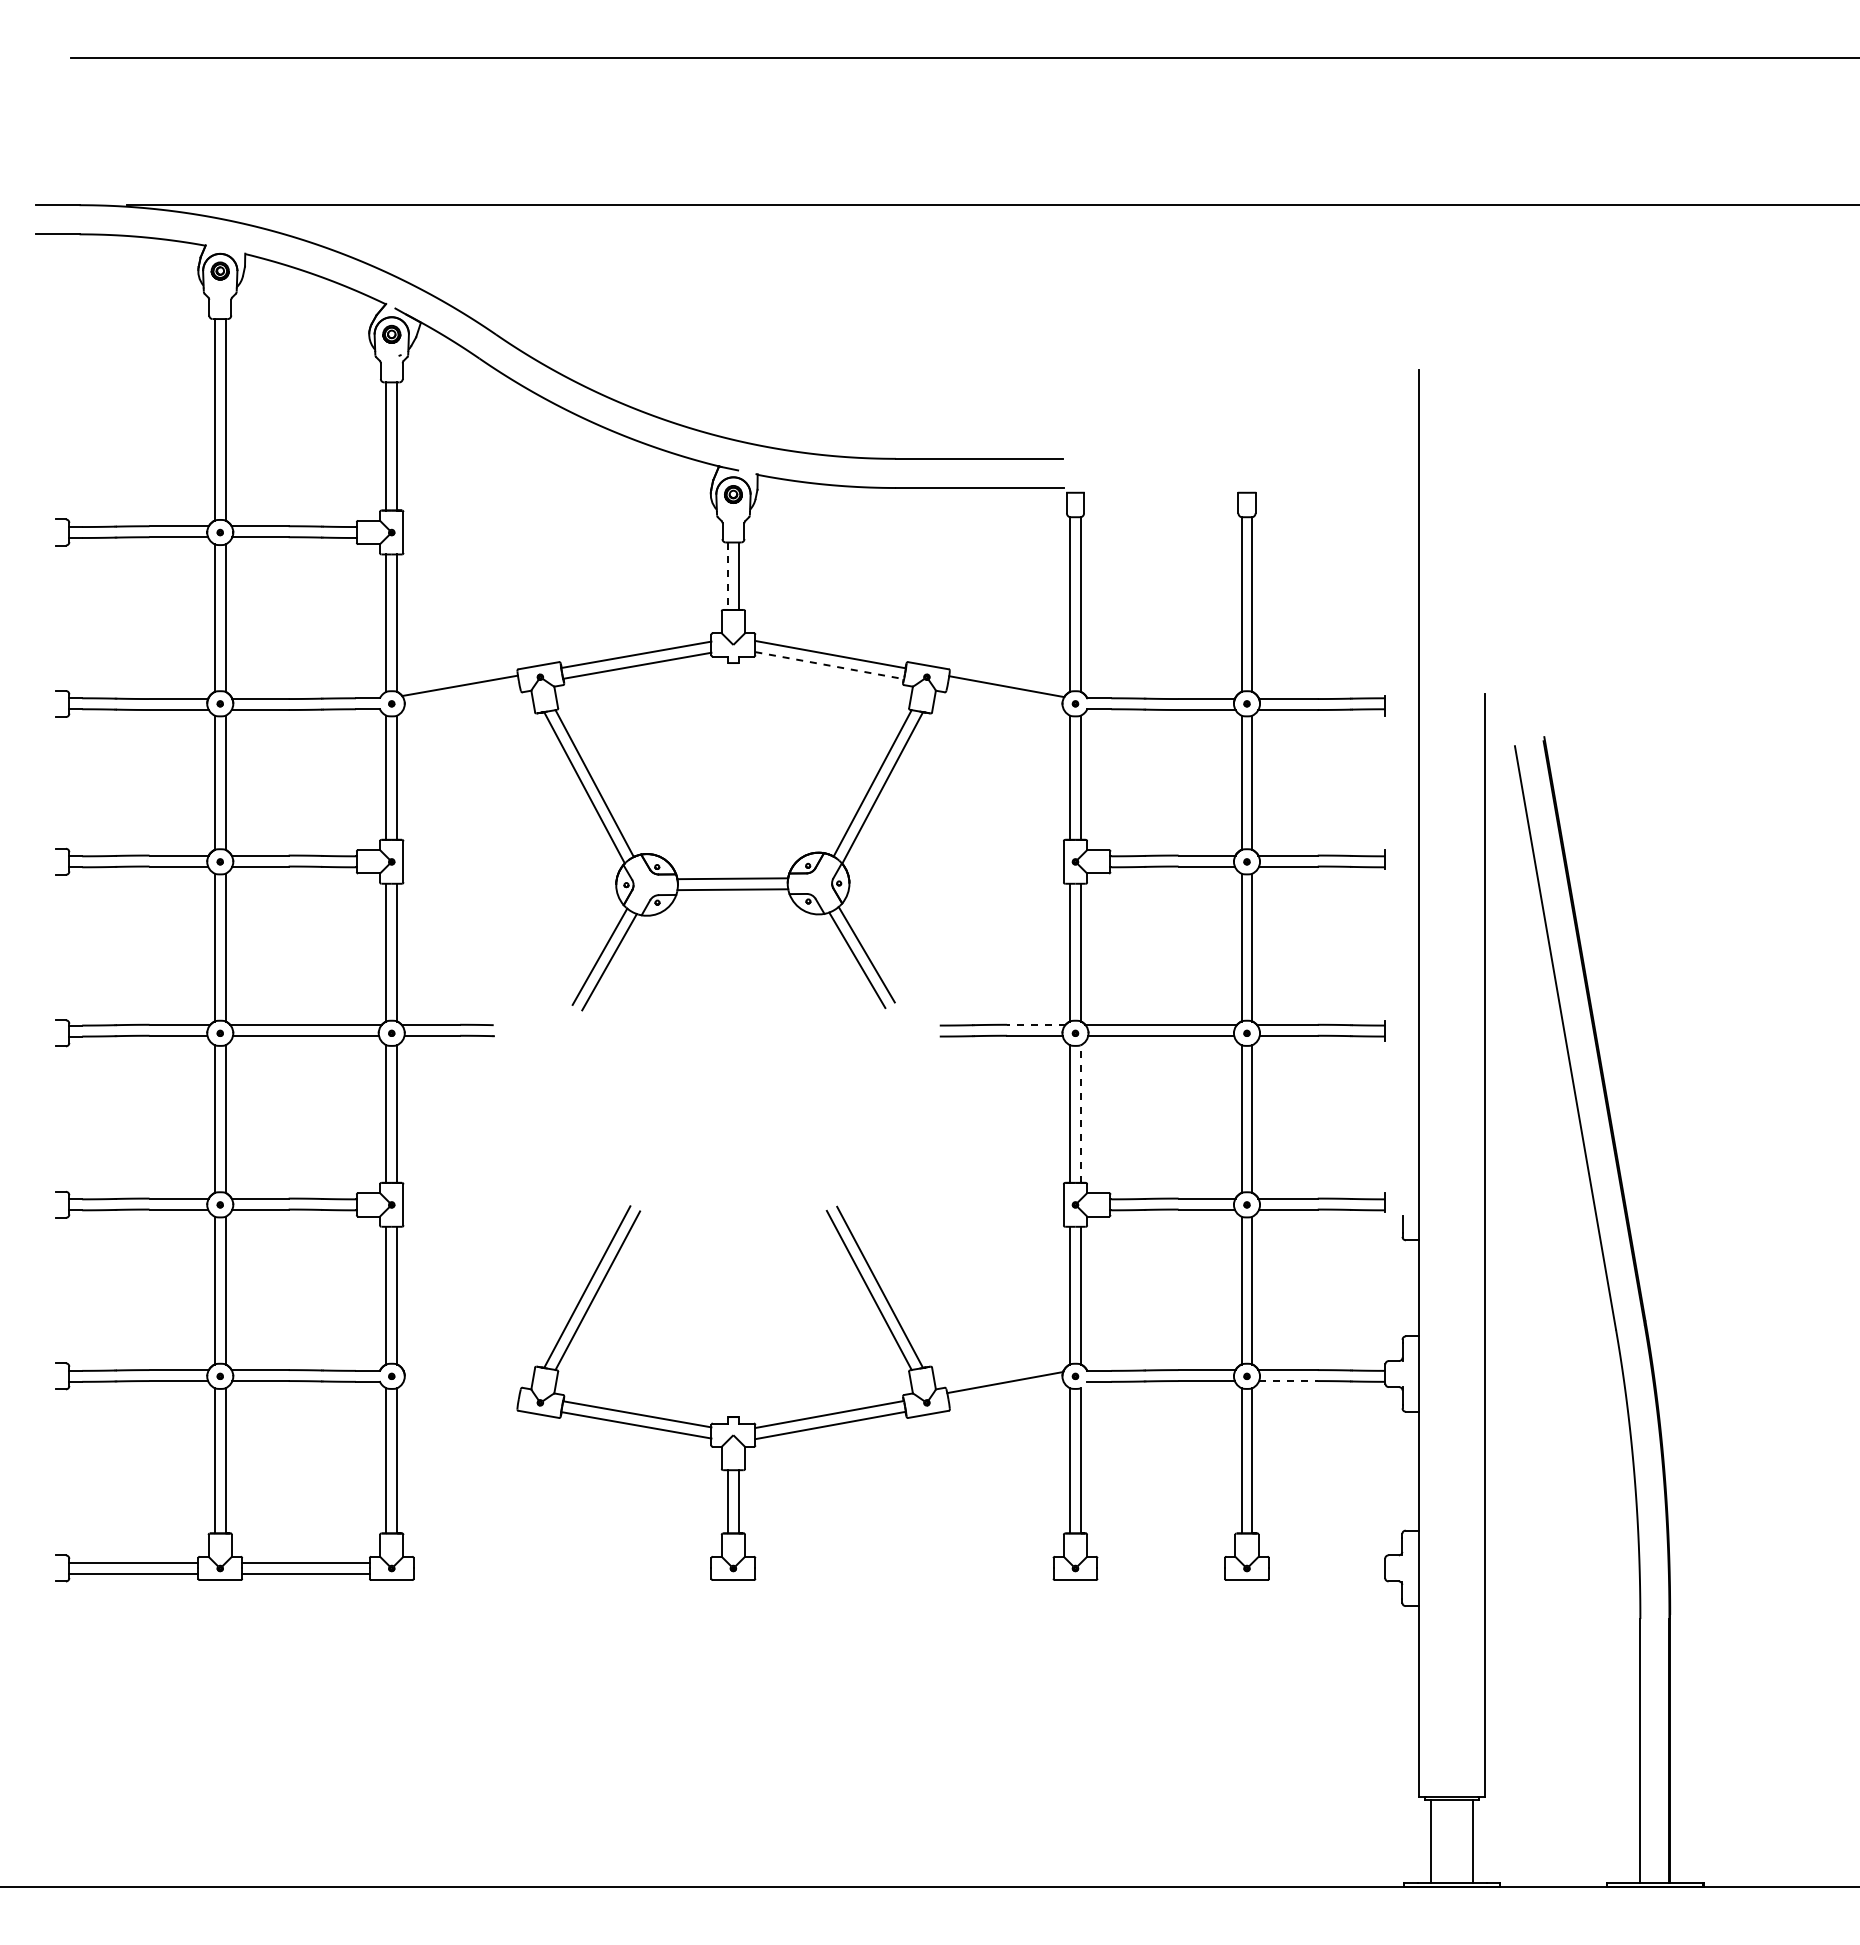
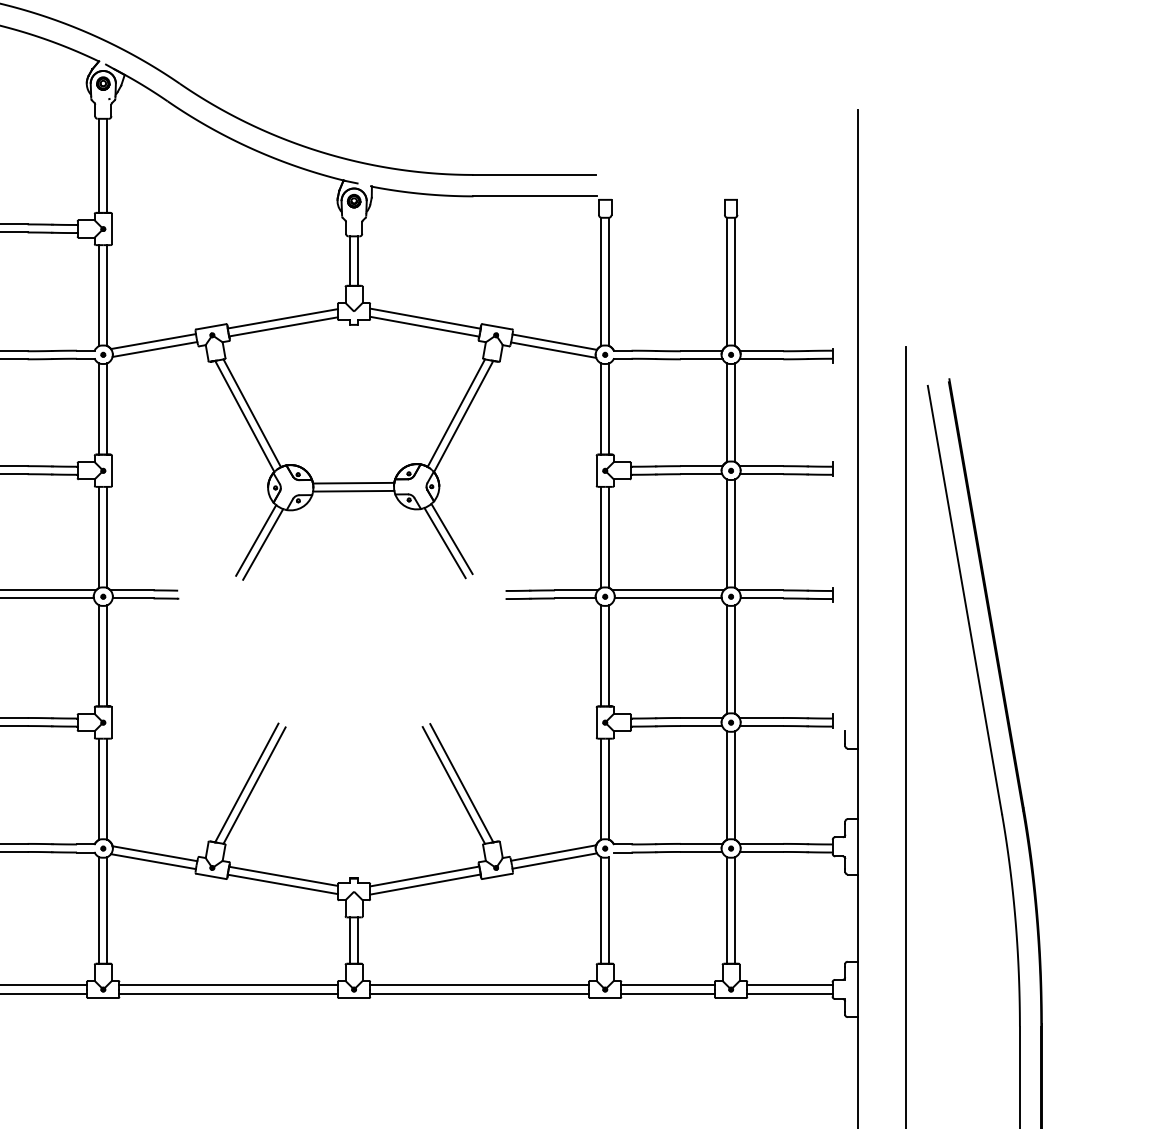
line: (727, 576) -> (349, 261), dashed -> solid
line: (830, 665) -> (425, 326), dashed -> solid
line: (461, 696) -> (154, 349), added
line: (1005, 697) -> (553, 350), added
line: (1035, 1024) -> (575, 590), dashed -> solid
line: (1080, 1114) -> (608, 656), dashed -> solid
line: (1288, 1381) -> (761, 852), dashed -> solid
line: (461, 1383) -> (154, 853), added
line: (1006, 1392) -> (554, 860), added
line: (459, 1394) -> (153, 861), added
line: (562, 1562) -> (228, 985), added
line: (904, 1562) -> (479, 985), added
line: (1161, 1562) -> (668, 985), added
line: (1326, 1562) -> (789, 985), added
line: (562, 1573) -> (228, 993), added
line: (904, 1573) -> (479, 993), added
line: (1161, 1573) -> (668, 993), added
line: (1326, 1573) -> (789, 993), added

